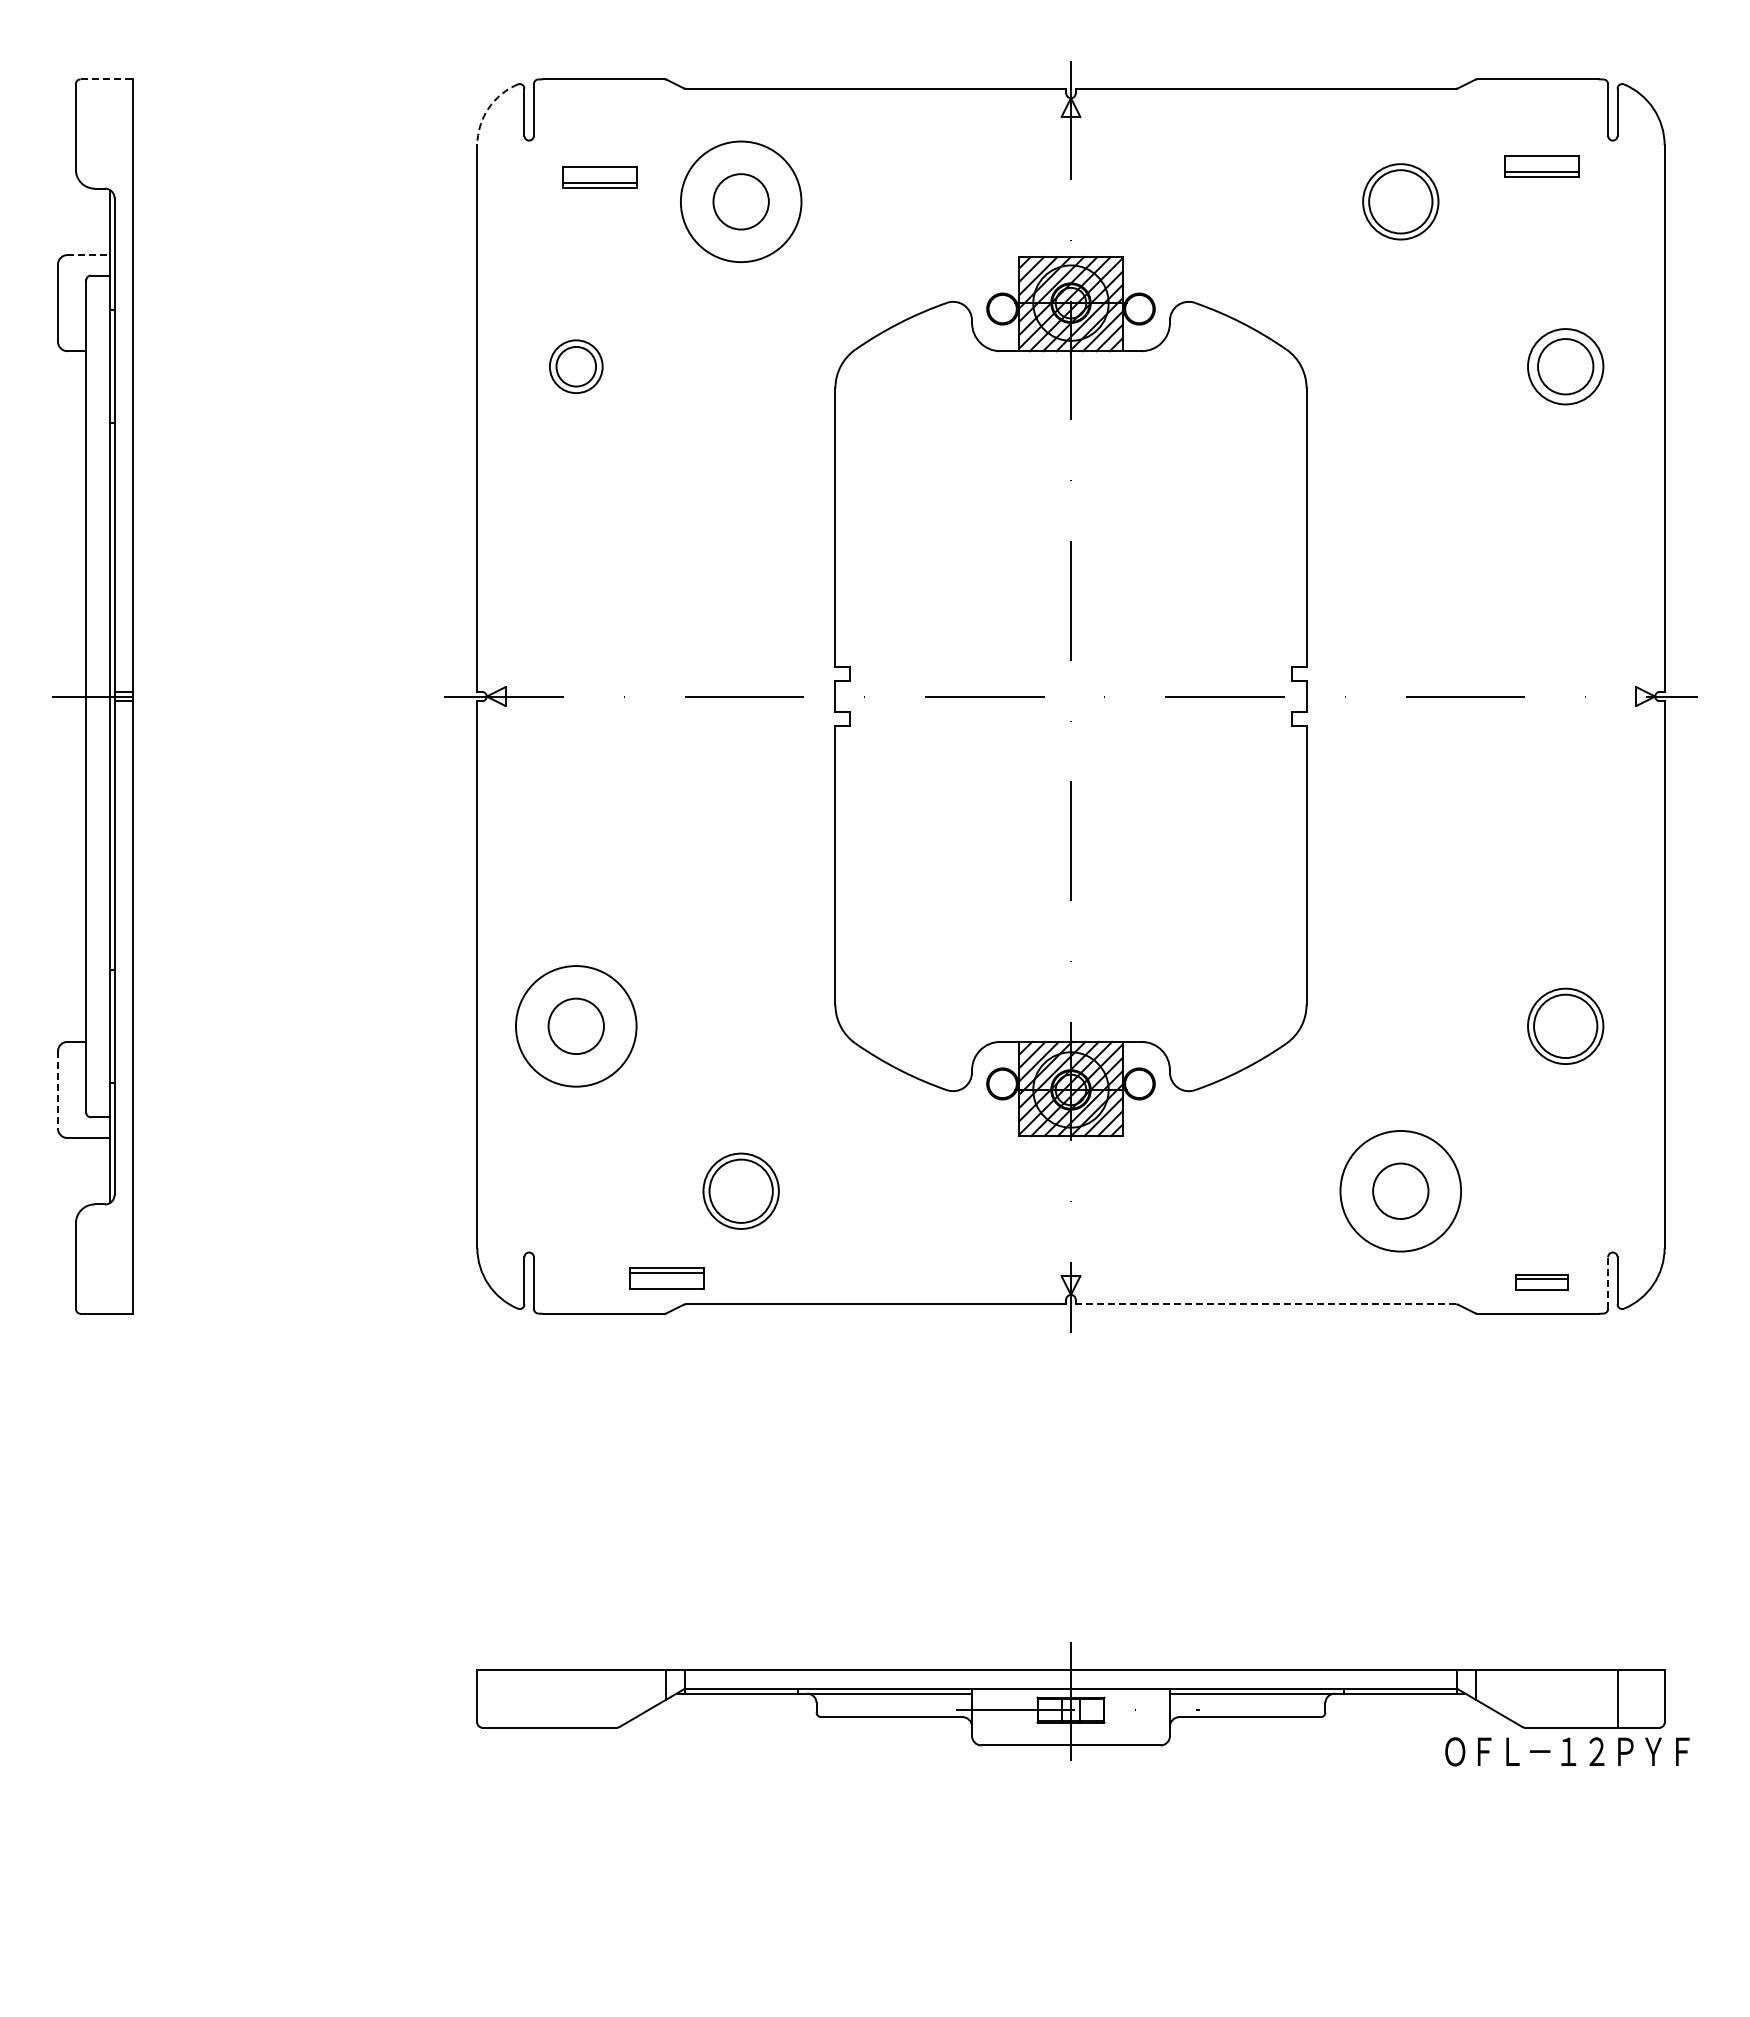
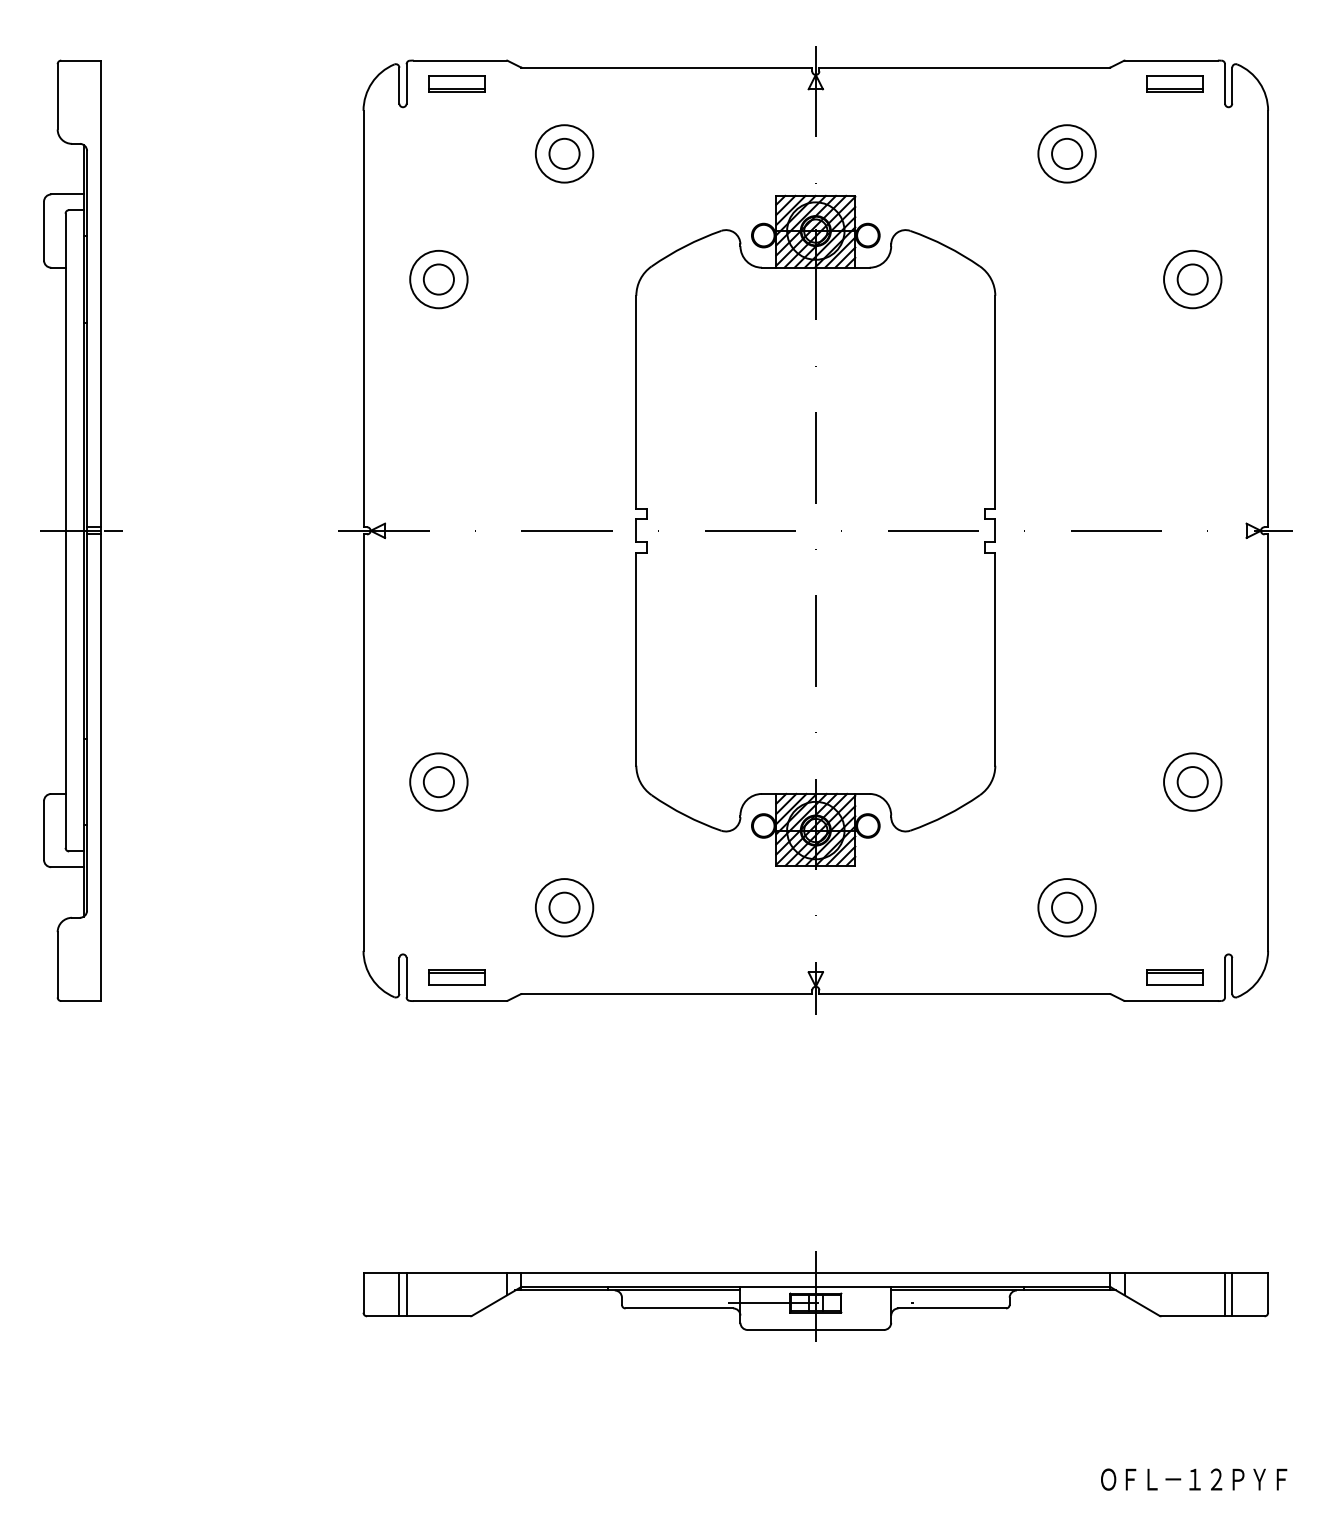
line: (107, 79) -> (81, 60), dashed -> solid
arc: (488, 108) -> (372, 82), dashed -> solid
part: (1541, 166) -> (1174, 84), moved
part: (599, 177) -> (456, 84), moved
circle: (740, 201) -> (564, 153), size x0.62
circle: (740, 201) -> (564, 153), size x0.71
circle: (1400, 201) -> (1066, 153), size x0.62
line: (89, 255) -> (68, 194), dashed -> solid
circle: (575, 366) -> (438, 279), size x1.43
circle: (1565, 366) -> (1192, 279), size x0.71
line: (148, 696) -> (112, 530), added
circle: (575, 1026) -> (438, 782), size x0.62
circle: (576, 1026) -> (439, 782), size x0.71
circle: (1565, 1026) -> (1192, 782), size x0.62
line: (58, 1089) -> (44, 830), dashed -> solid
circle: (1400, 1190) -> (1066, 907), size x0.62
circle: (740, 1191) -> (564, 907), size x0.62
circle: (1400, 1191) -> (1066, 907), size x0.71
part: (666, 1278) -> (456, 977), moved
part: (1541, 1282) -> (1174, 977), size x1.43
line: (1608, 1283) -> (1225, 978), dashed -> solid
line: (1265, 1304) -> (964, 994), dashed -> solid
line: (524, 1698) -> (399, 1294), added
line: (533, 1698) -> (406, 1294), added
line: (1608, 1698) -> (1225, 1294), added
text: (1567, 1751) -> (1194, 1479), moved

